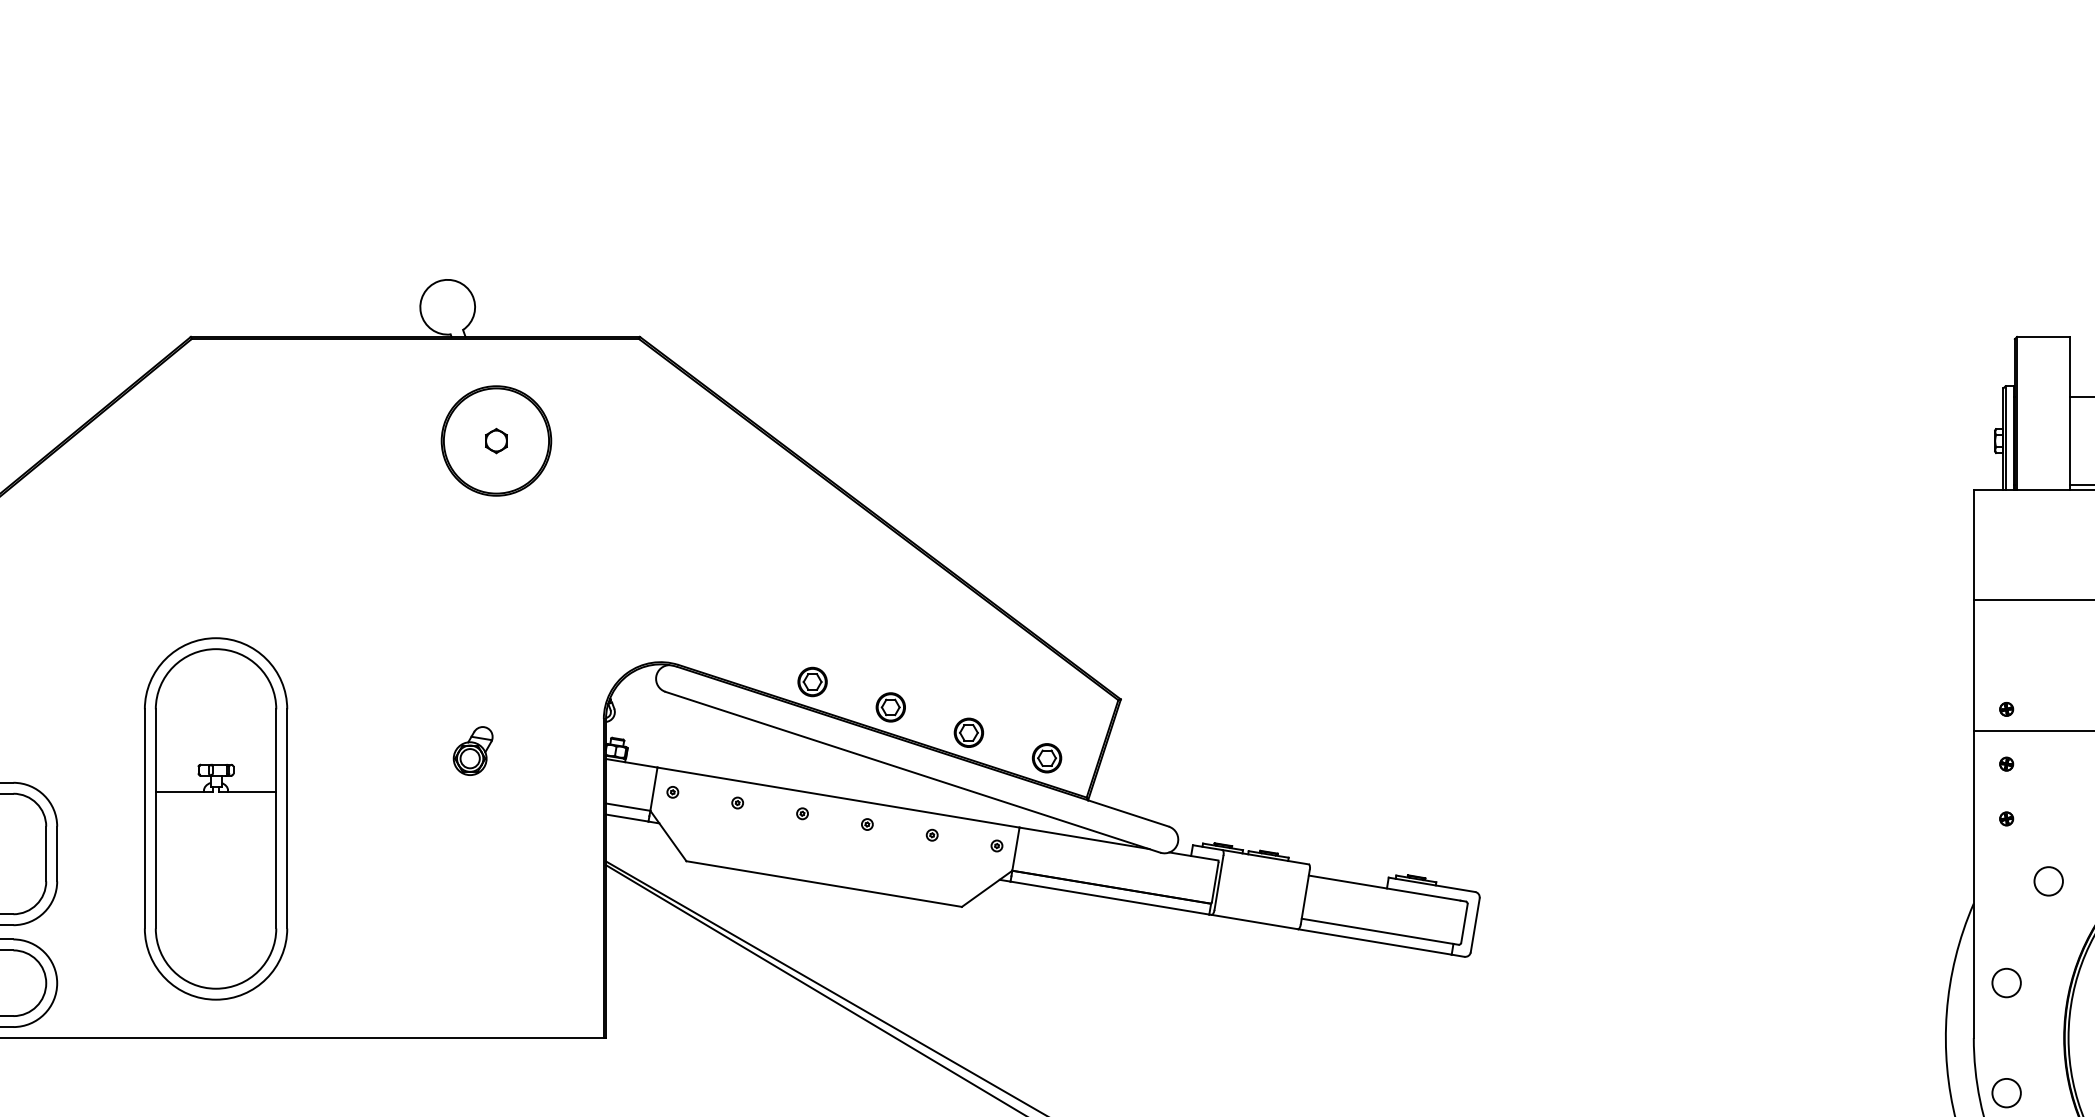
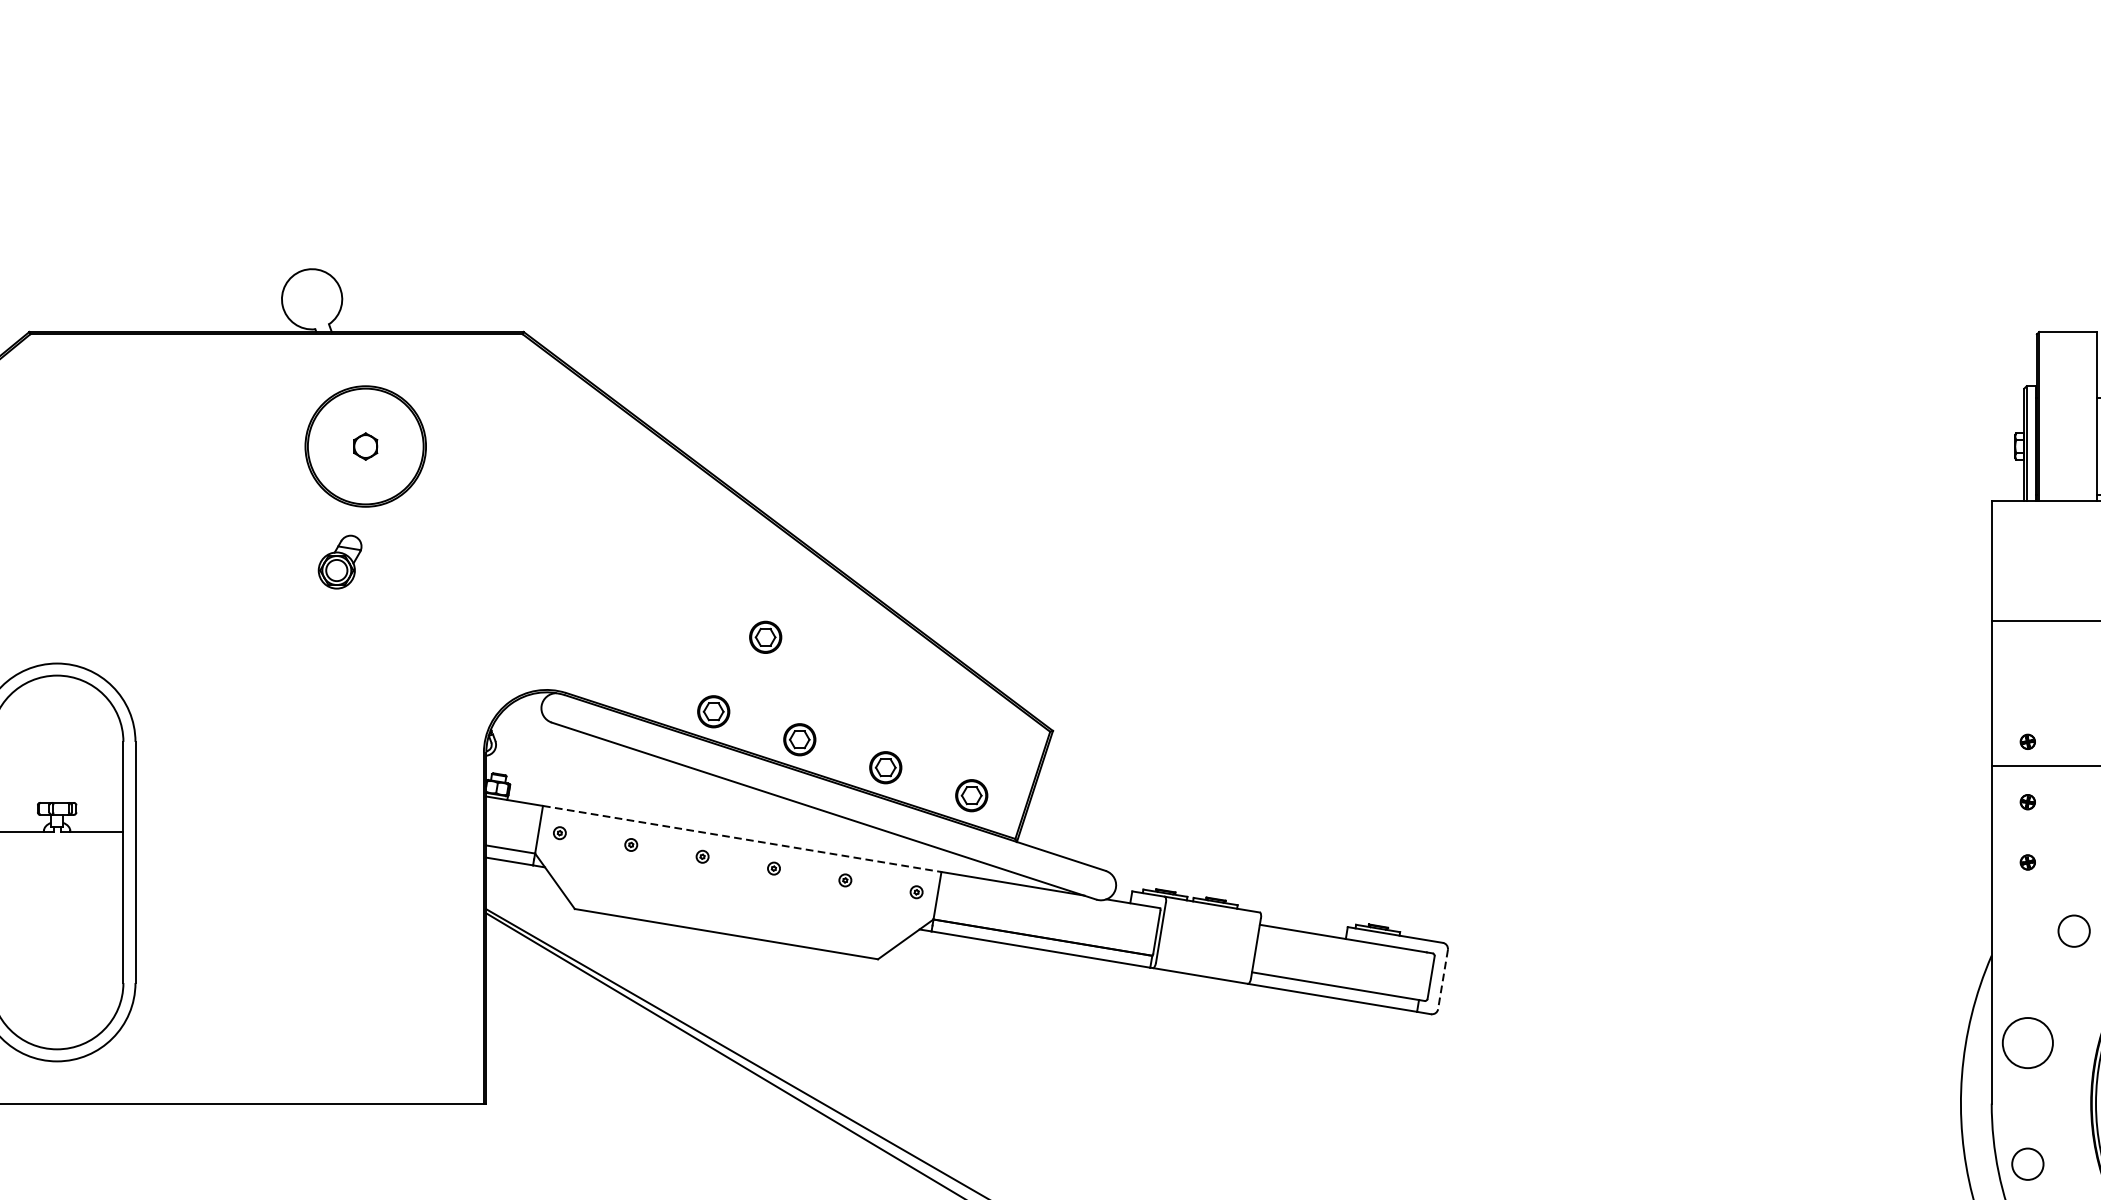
part: (859, 614) -> (765, 637), added
part: (472, 750) -> (339, 561), moved
line: (839, 797) -> (743, 838), solid -> dashed
line: (1475, 925) -> (1443, 979), solid -> dashed
circle: (2006, 982) -> (2027, 1042), size x1.6

